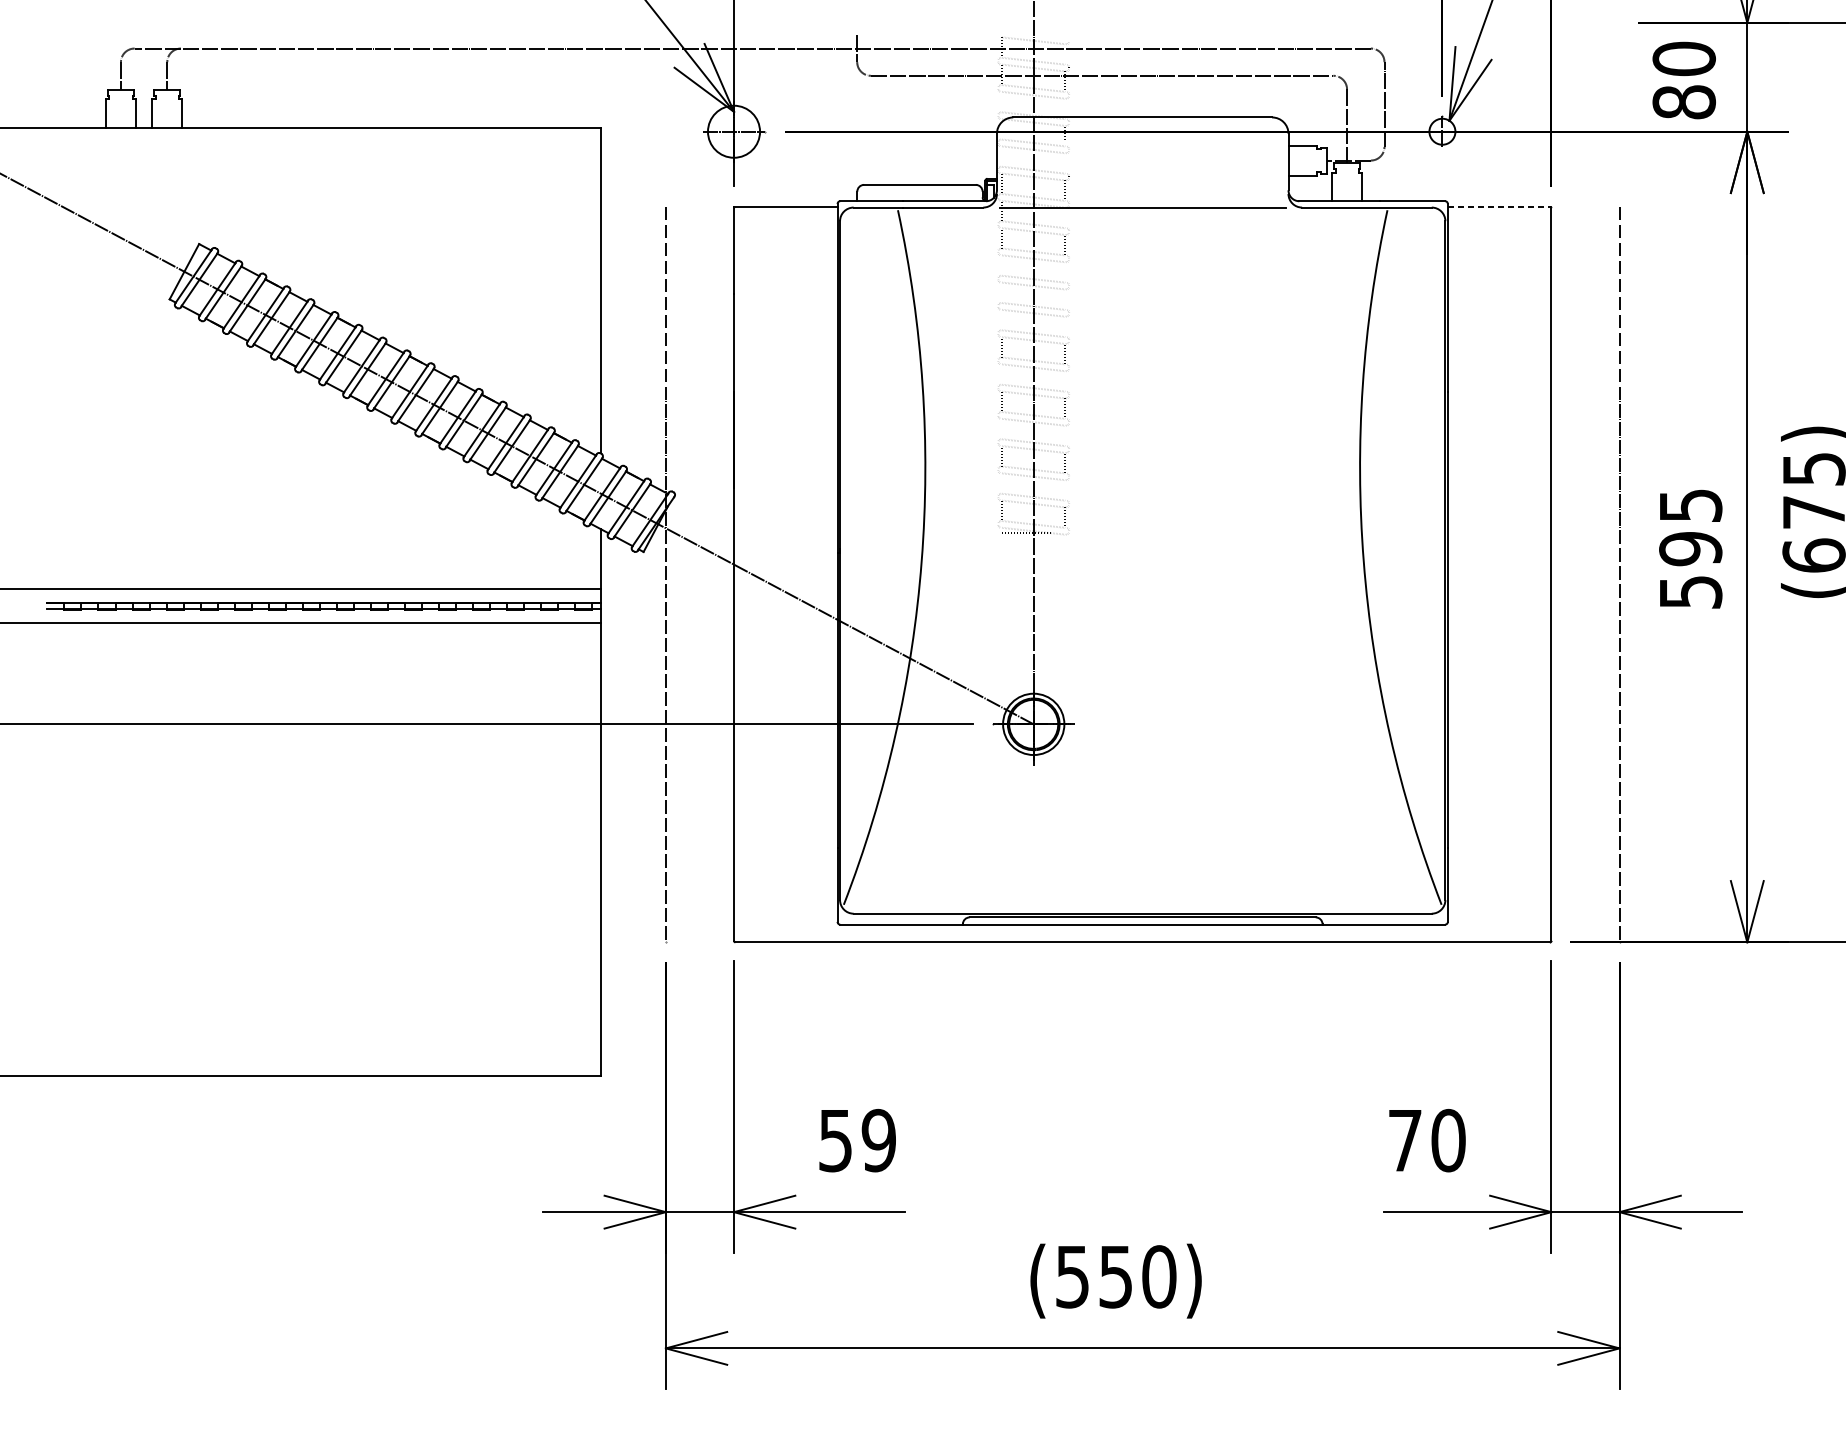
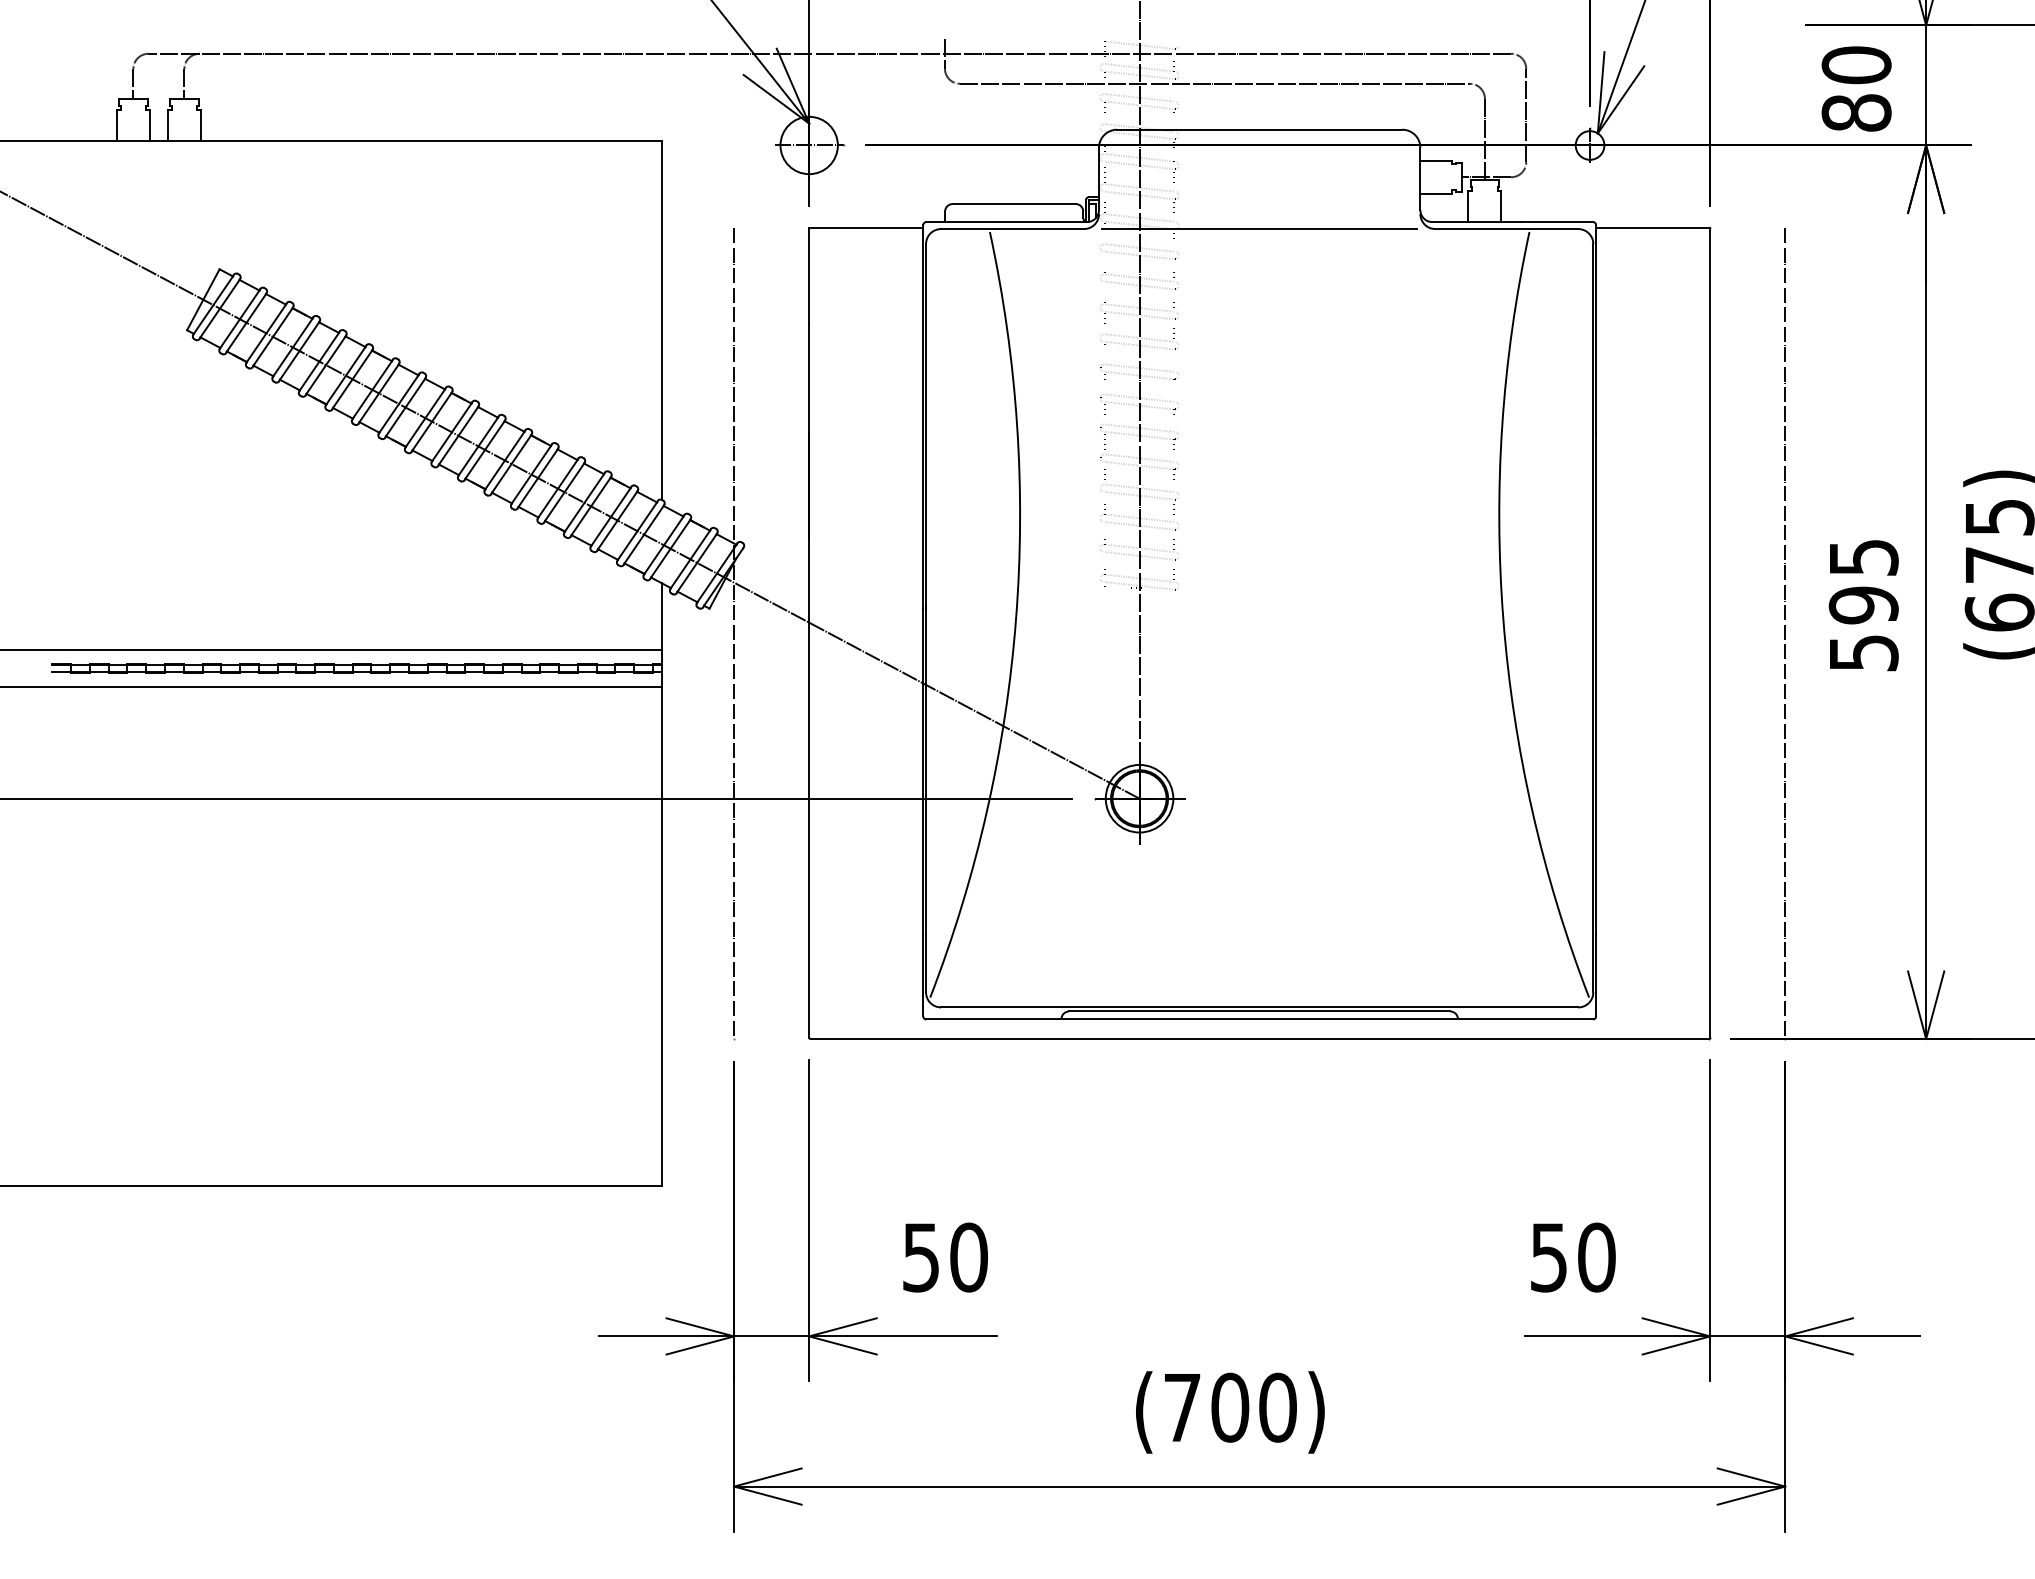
line: (1499, 207) -> (1653, 228), dashed -> solid
text: (878, 1140) -> (968, 1257), 59 -> 50
text: (1404, 1140) -> (1548, 1257), 70 -> 50
text: (1094, 1276) -> (1206, 1407), 550 -> 700

